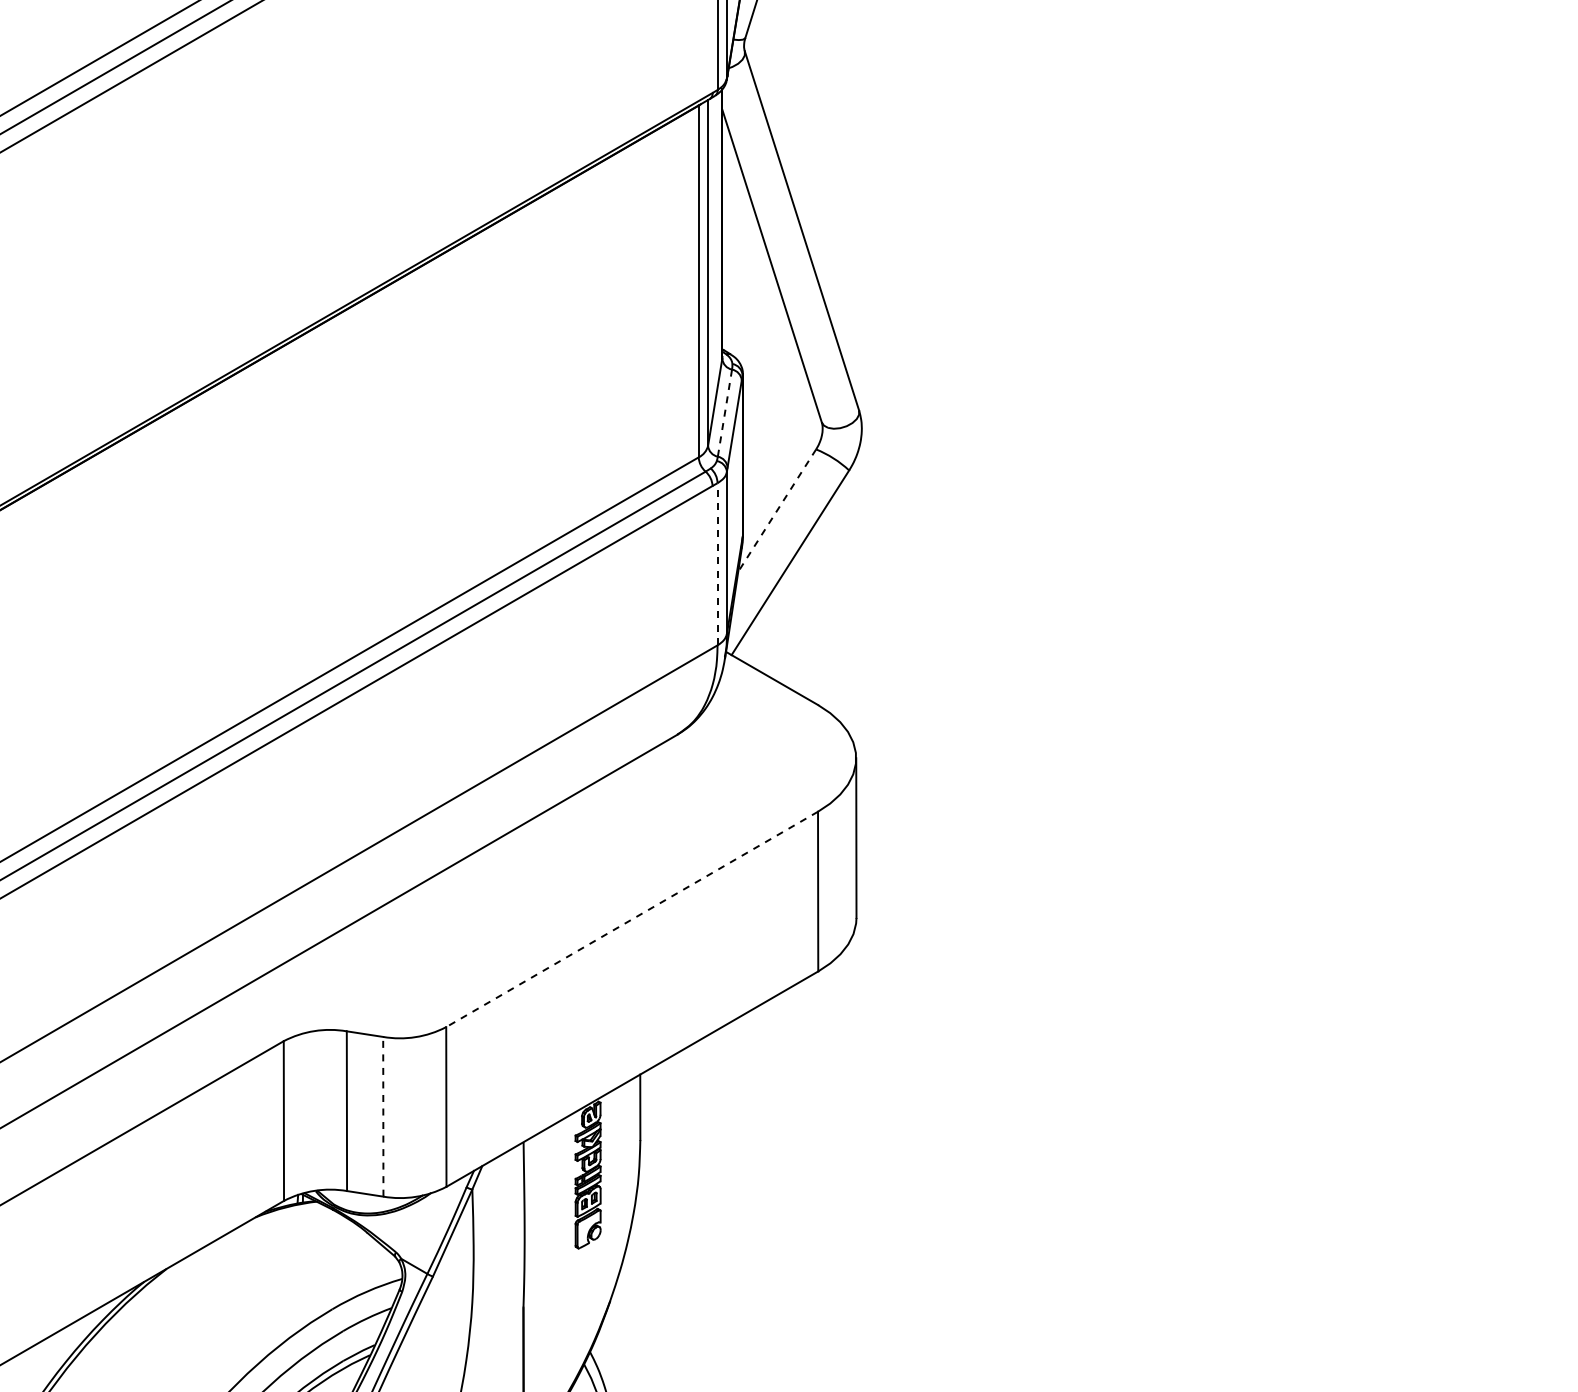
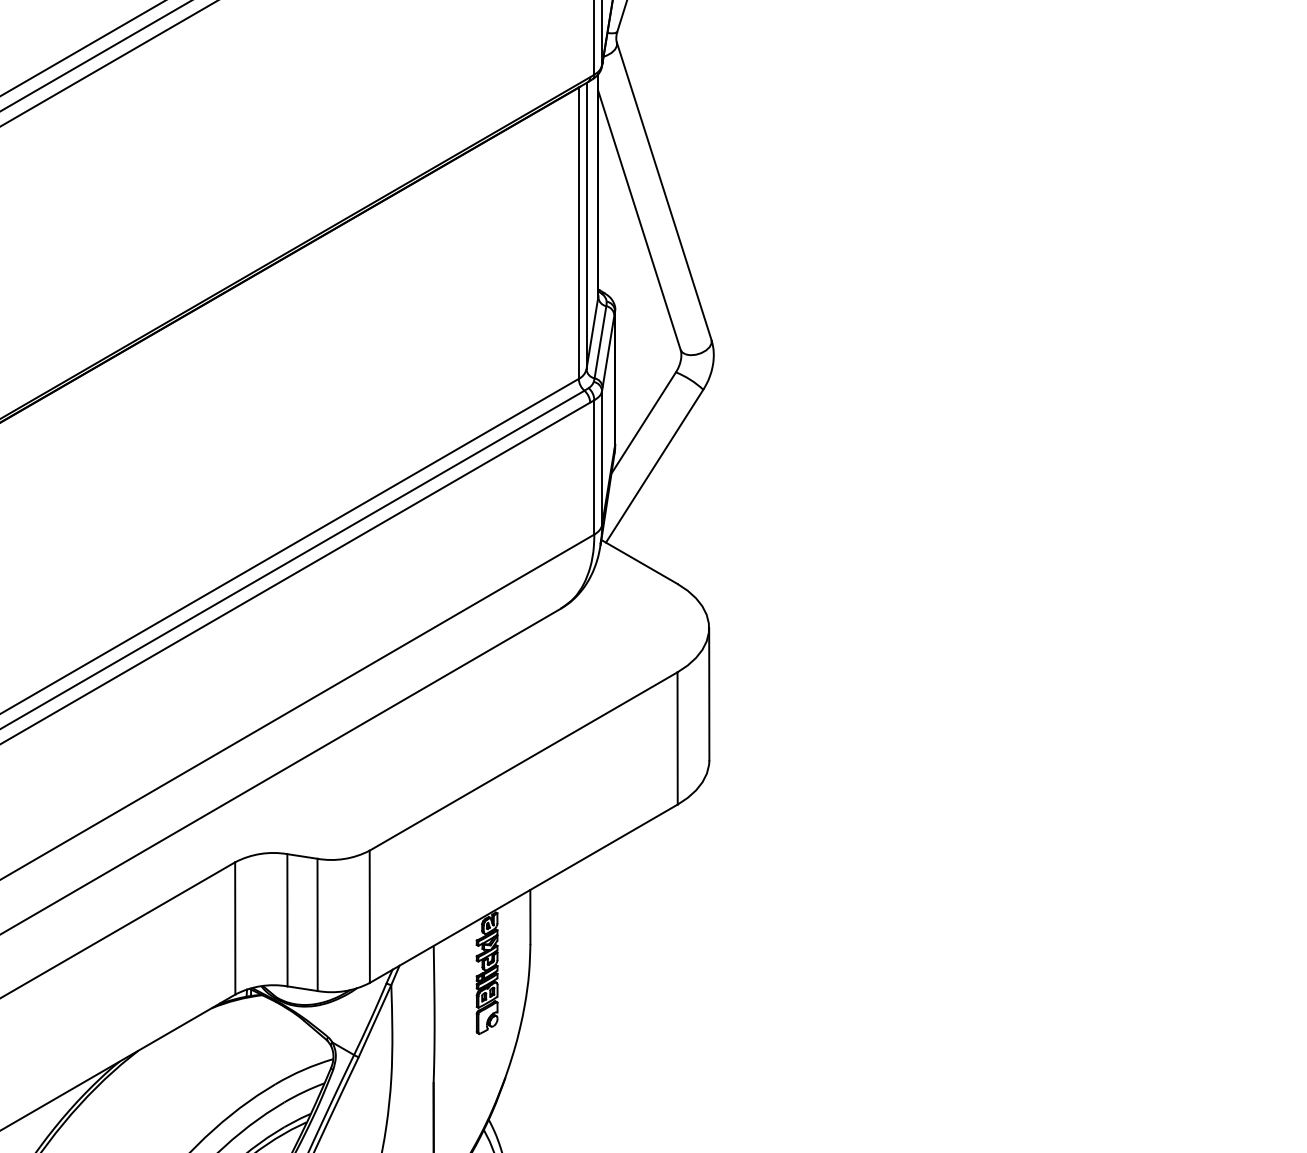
line: (725, 412) -> (600, 341), dashed -> solid
line: (777, 510) -> (643, 422), dashed -> solid
line: (717, 563) -> (594, 466), dashed -> solid
line: (632, 919) -> (523, 761), dashed -> solid
line: (383, 1116) -> (317, 924), dashed -> solid

